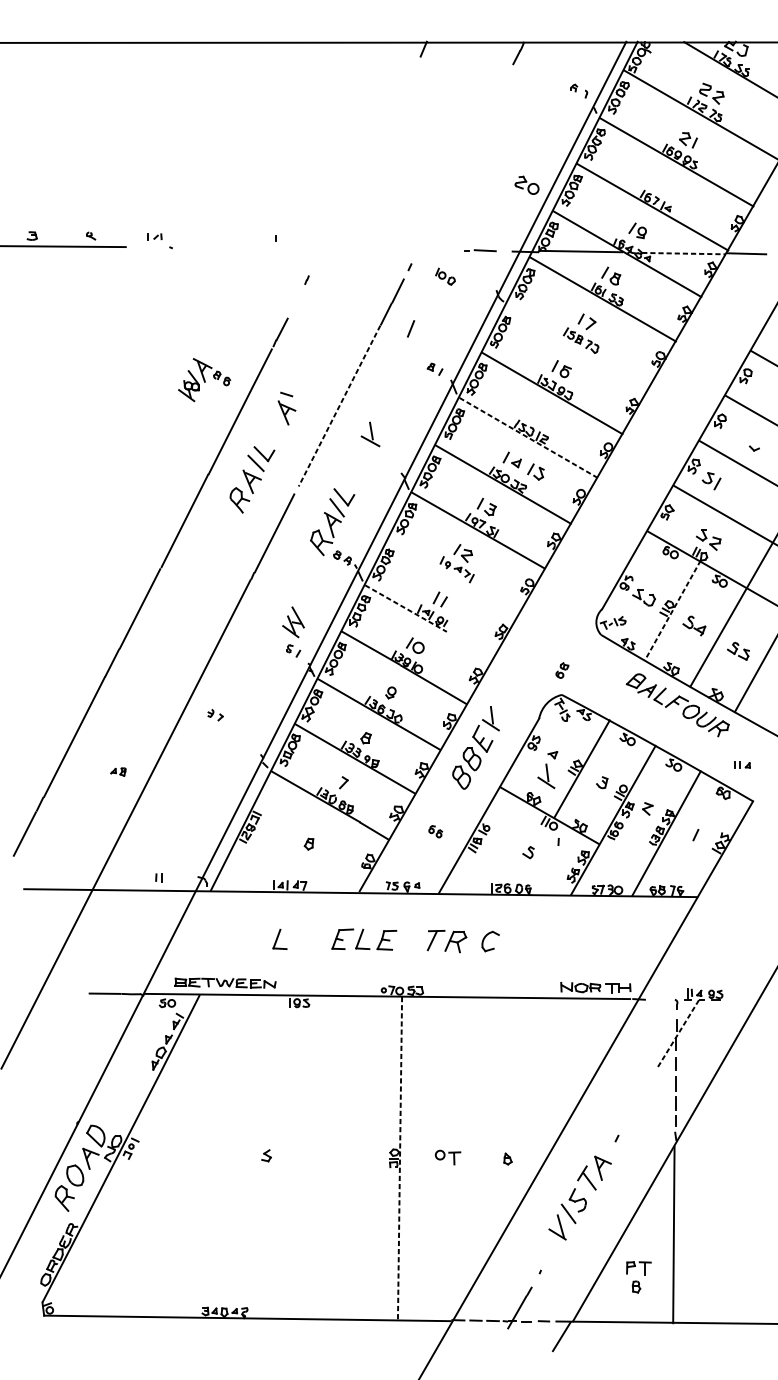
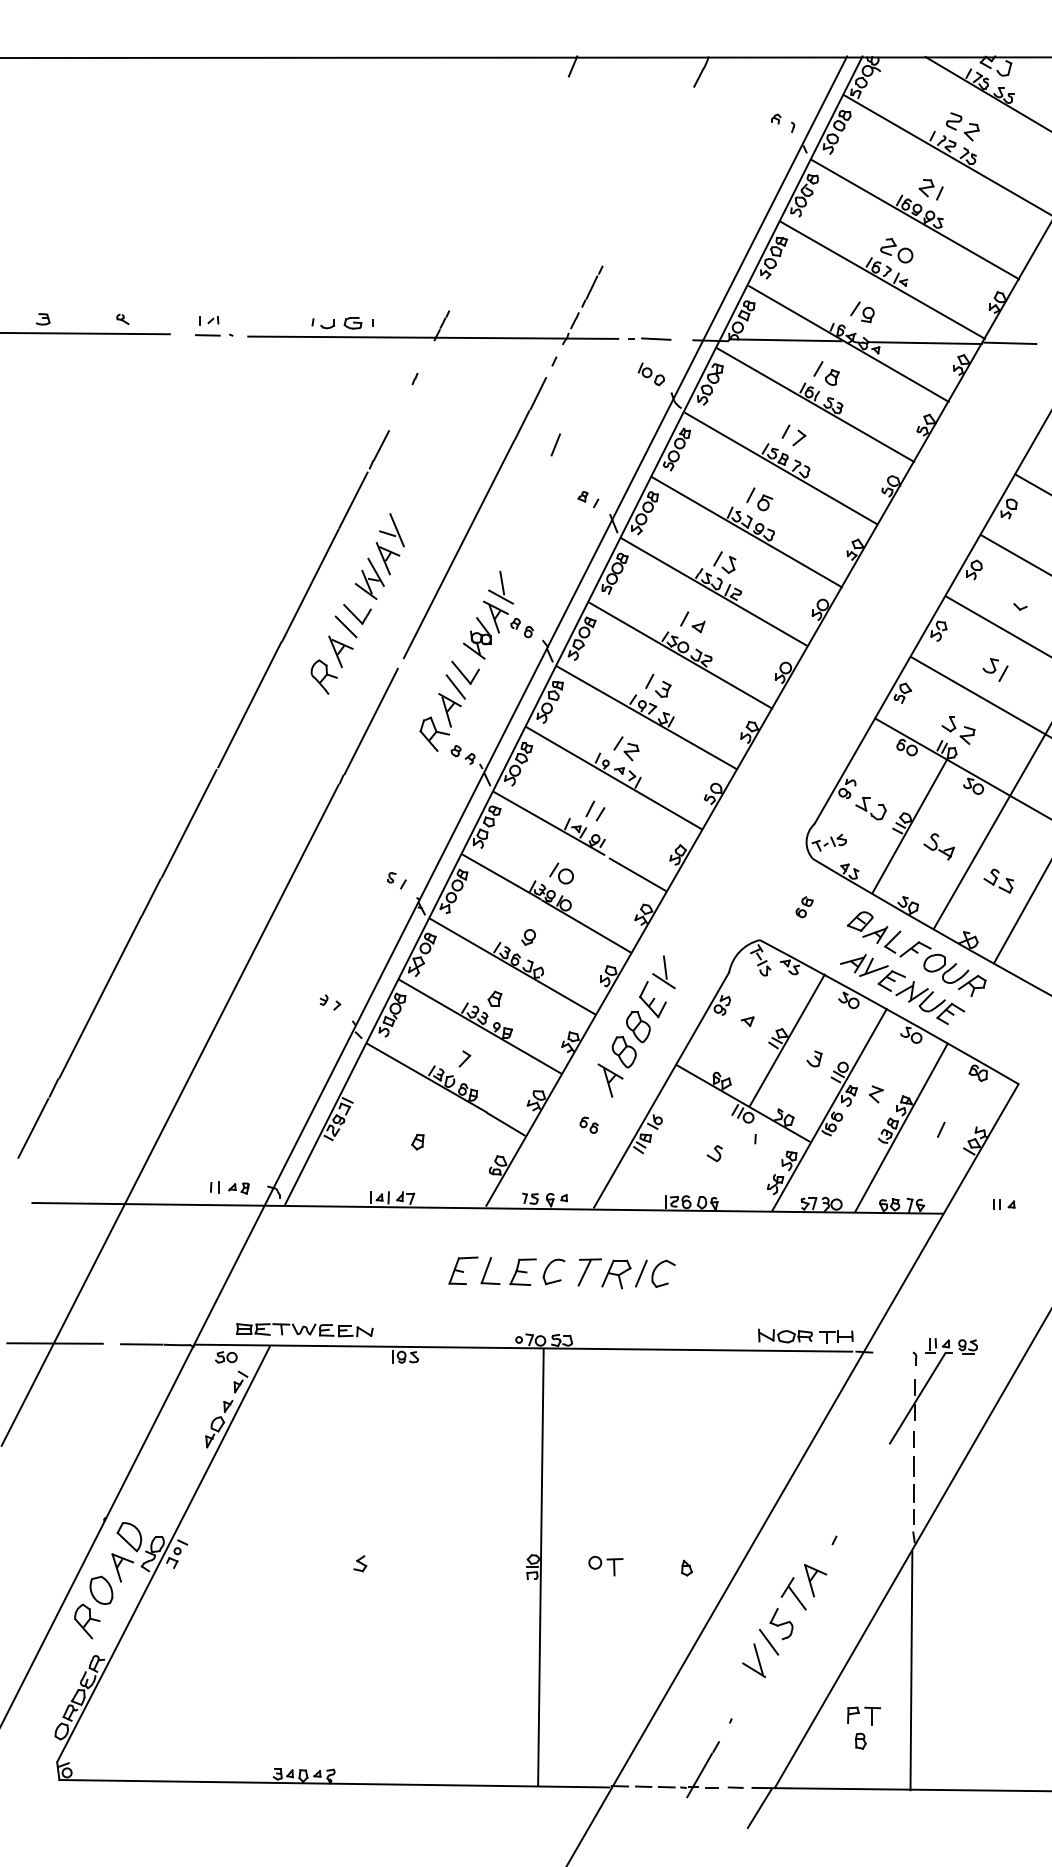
part: (526, 185) -> (896, 250), moved
part: (330, 231) -> (447, 312), added
line: (153, 248) -> (207, 335), added
line: (684, 253) -> (925, 343), dashed -> solid
part: (444, 276) -> (650, 374), moved
line: (577, 346) -> (781, 468), added
part: (204, 379) -> (498, 629), moved
line: (293, 392) -> (396, 530), added
line: (339, 406) -> (458, 549), dashed -> solid
line: (528, 437) -> (714, 592), dashed -> solid
part: (535, 471) -> (724, 562), moved
part: (711, 480) -> (995, 669), moved
line: (453, 575) -> (613, 778), added
line: (406, 608) -> (549, 823), dashed -> solid
line: (672, 610) -> (909, 826), dashed -> solid
part: (293, 622) -> (369, 578), moved
line: (471, 646) -> (637, 874), added
part: (562, 670) -> (804, 907), moved
part: (215, 715) -> (330, 1002), moved
part: (667, 731) -> (902, 989), added
part: (742, 765) -> (1004, 1204), moved
part: (118, 772) -> (238, 1188), moved
part: (546, 776) -> (738, 1050), removed
part: (451, 798) -> (610, 1080), added
part: (404, 938) -> (547, 1269), added
part: (279, 939) -> (378, 1270), removed
line: (473, 941) -> (640, 1273), added
line: (40, 993) -> (54, 1343), added
line: (678, 1032) -> (917, 1397), dashed -> solid
line: (399, 1158) -> (540, 1567), dashed -> solid

